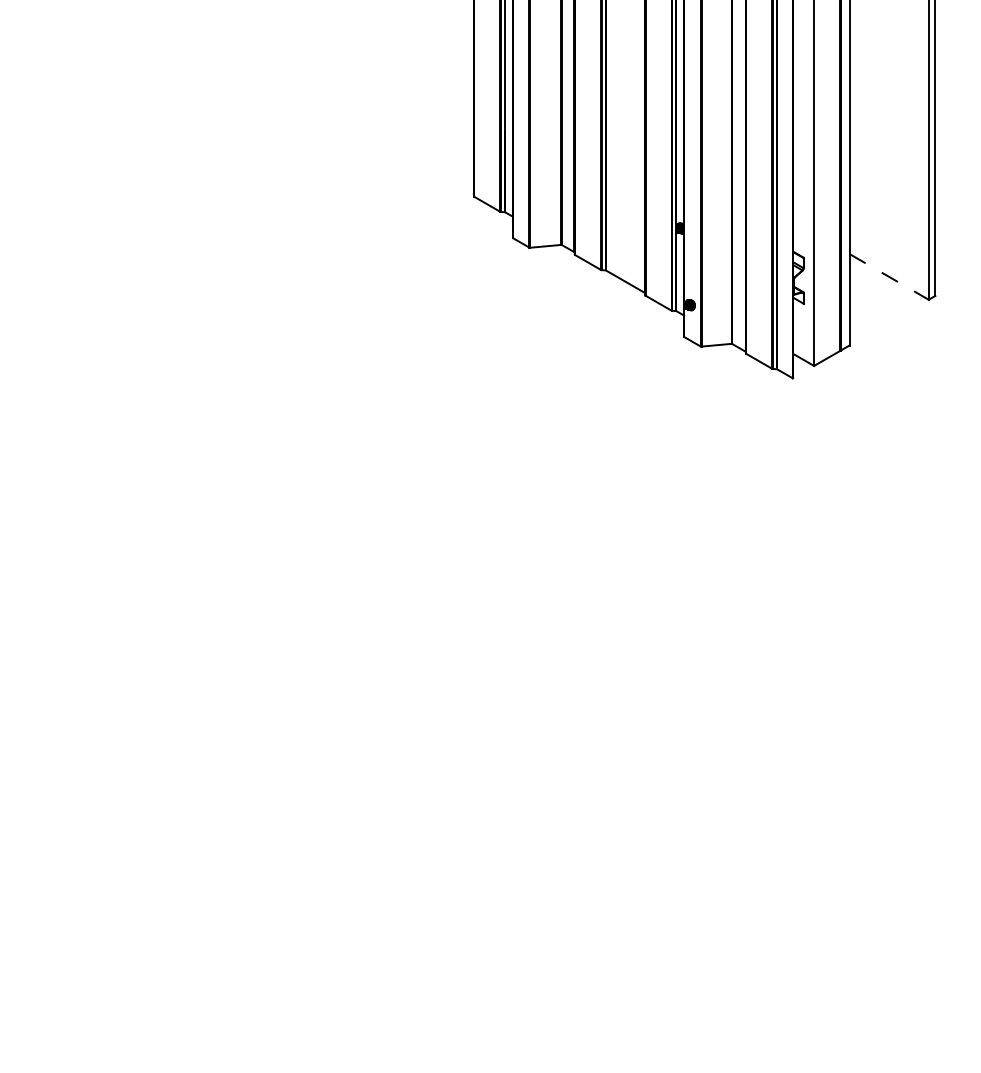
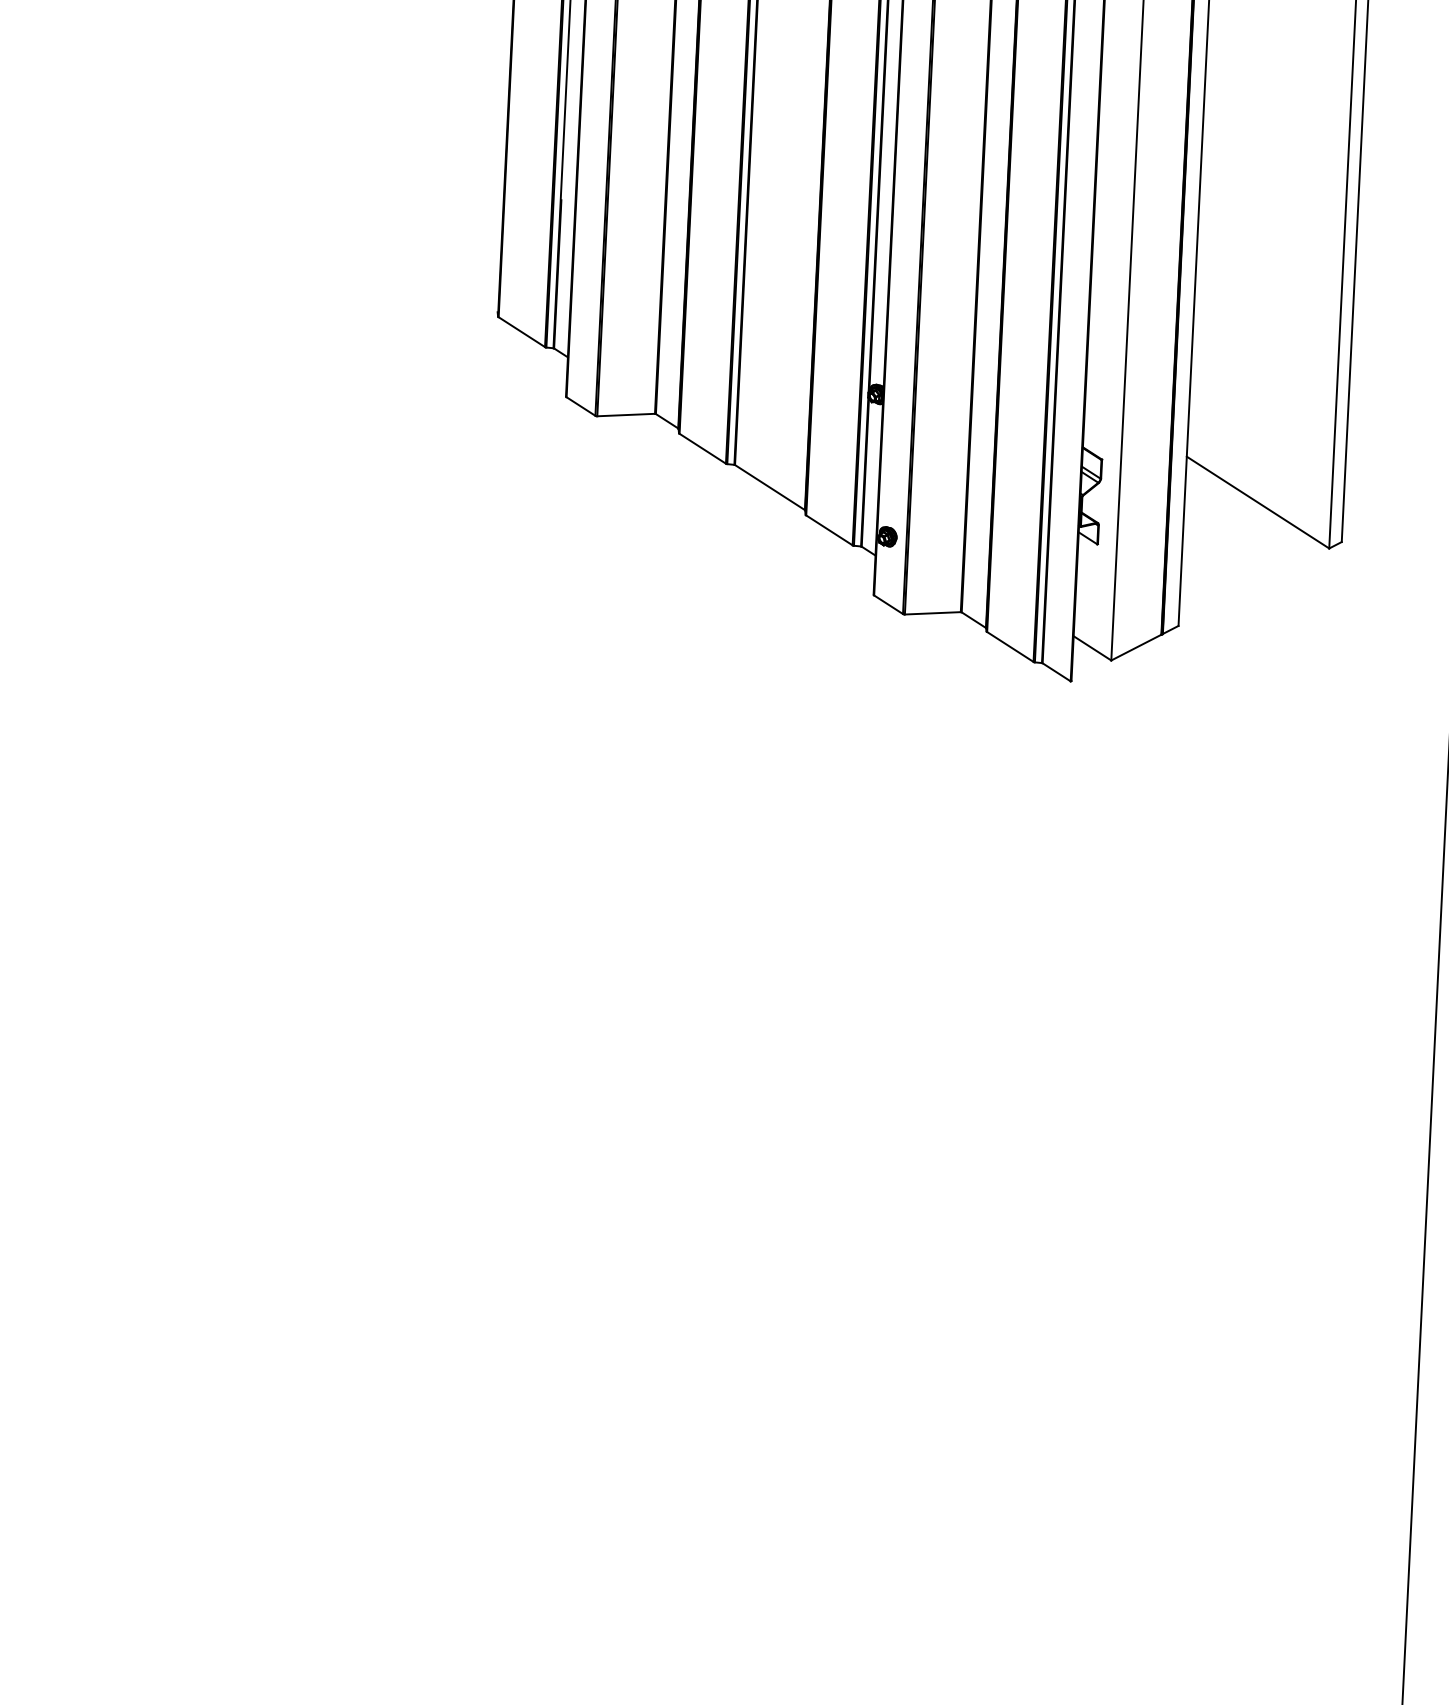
line: (889, 276) -> (1258, 501), dashed -> solid

